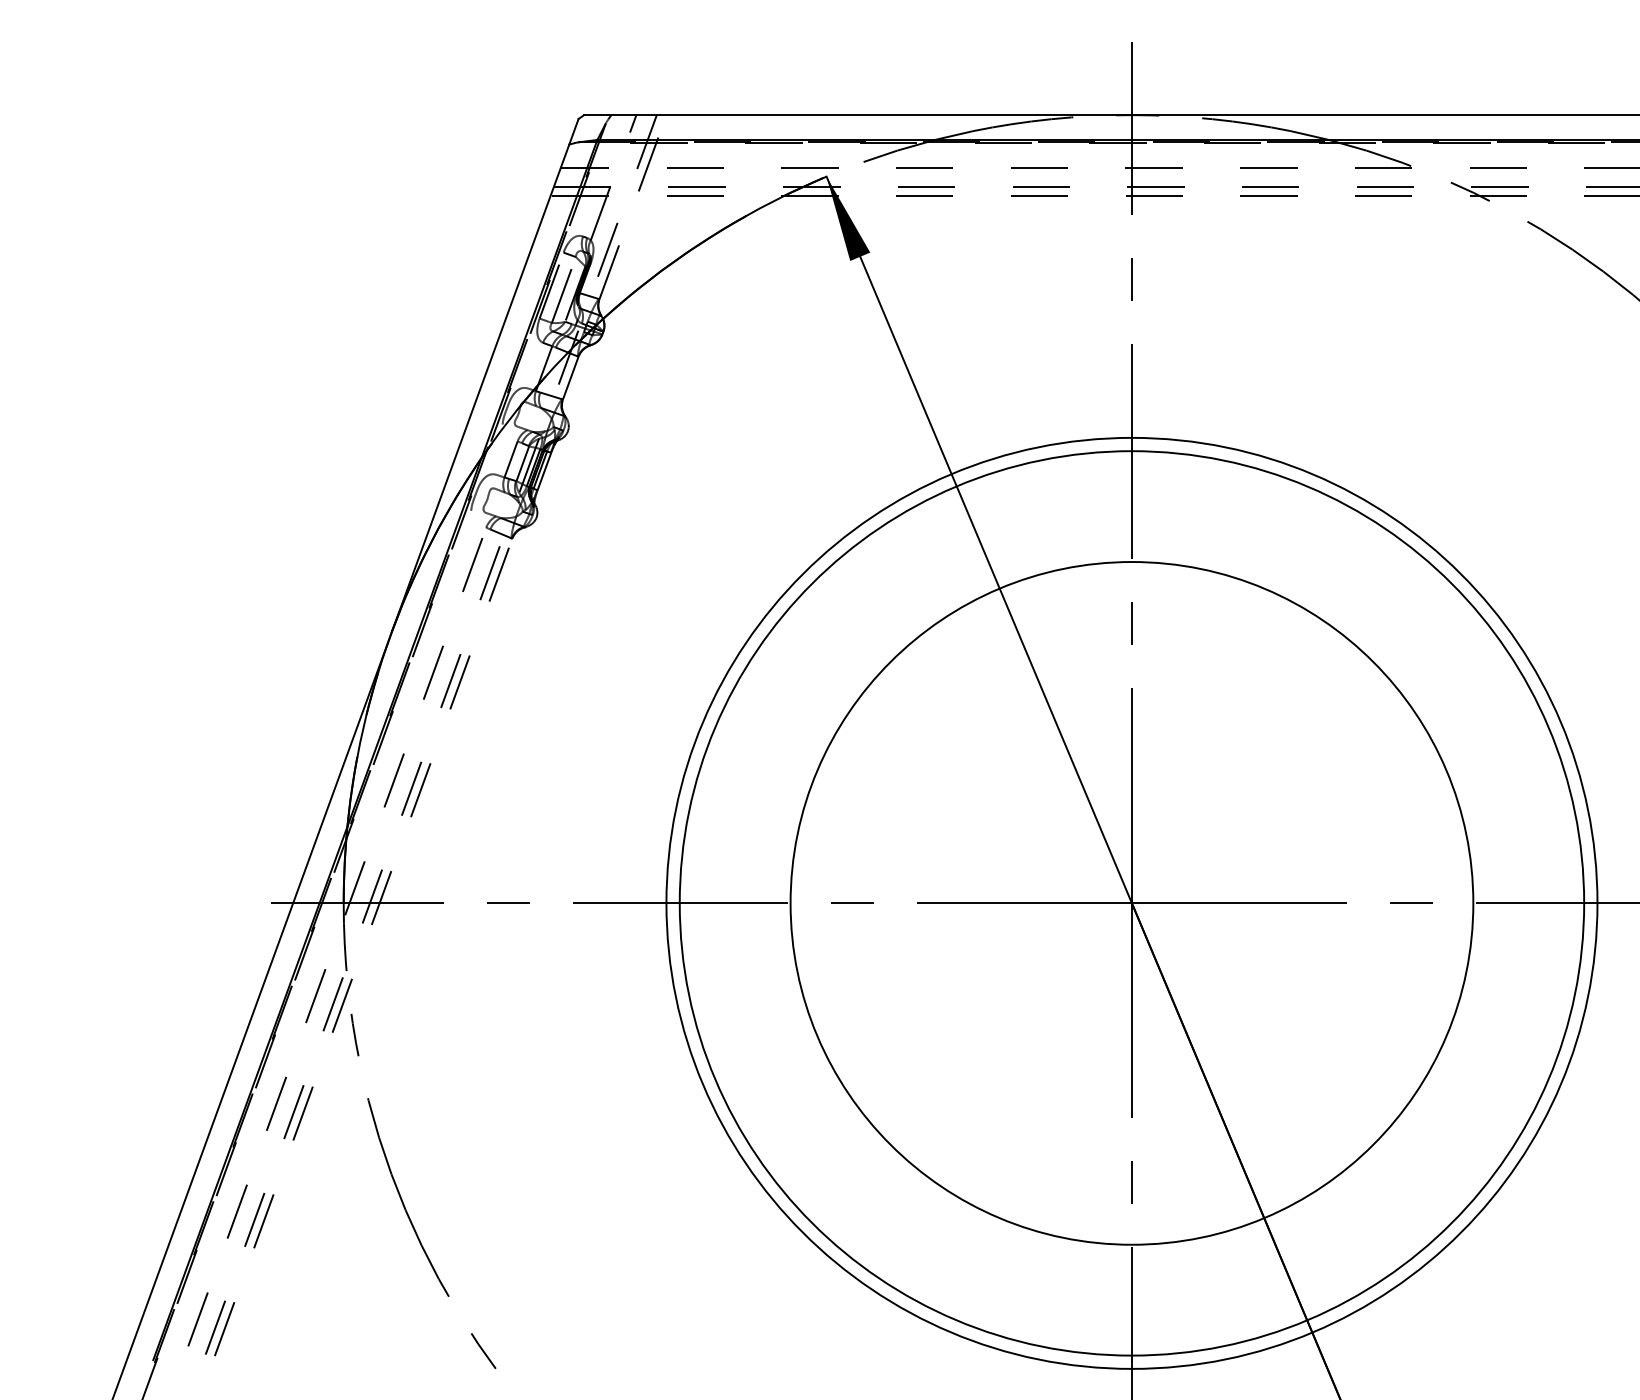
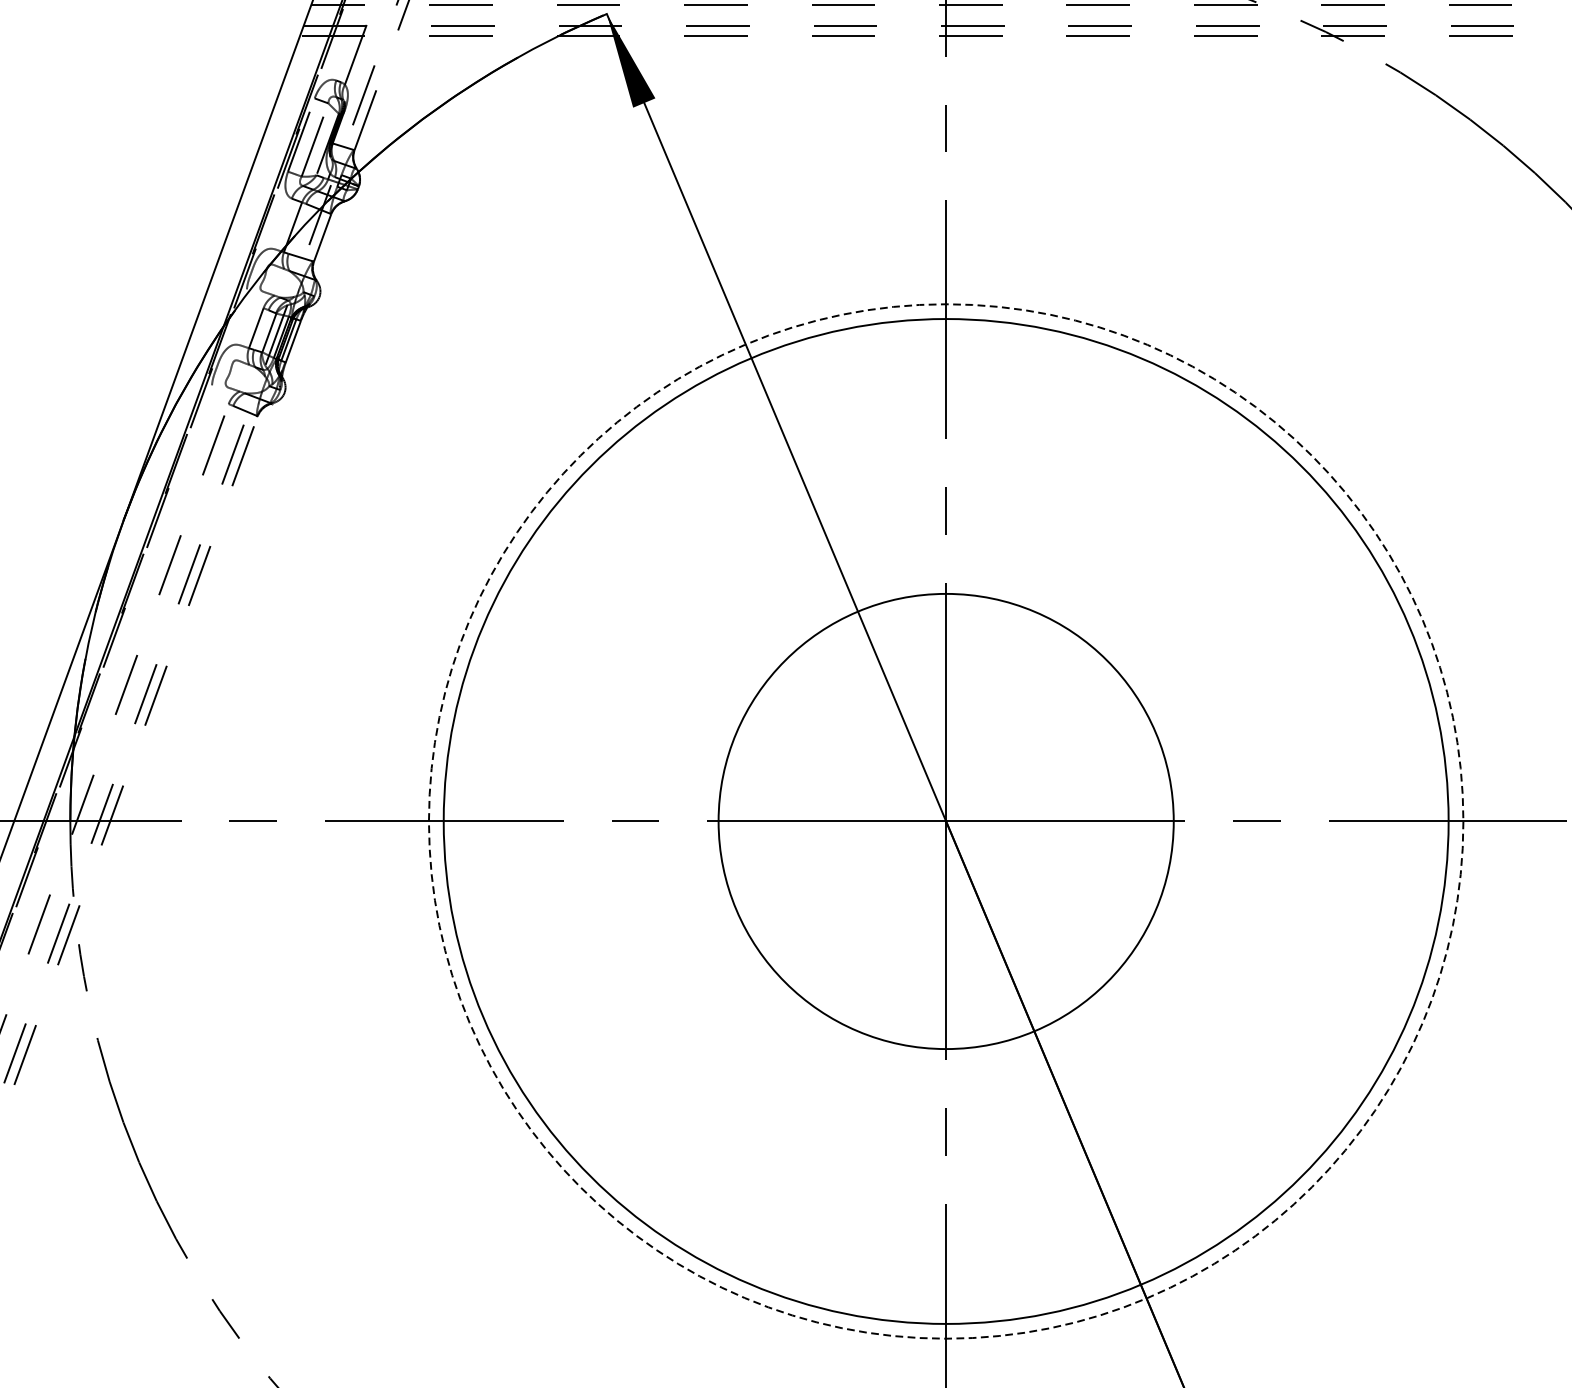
circle: (1131, 902) -> (945, 820), solid -> dashed
circle: (1131, 903) -> (945, 821), size x0.6

